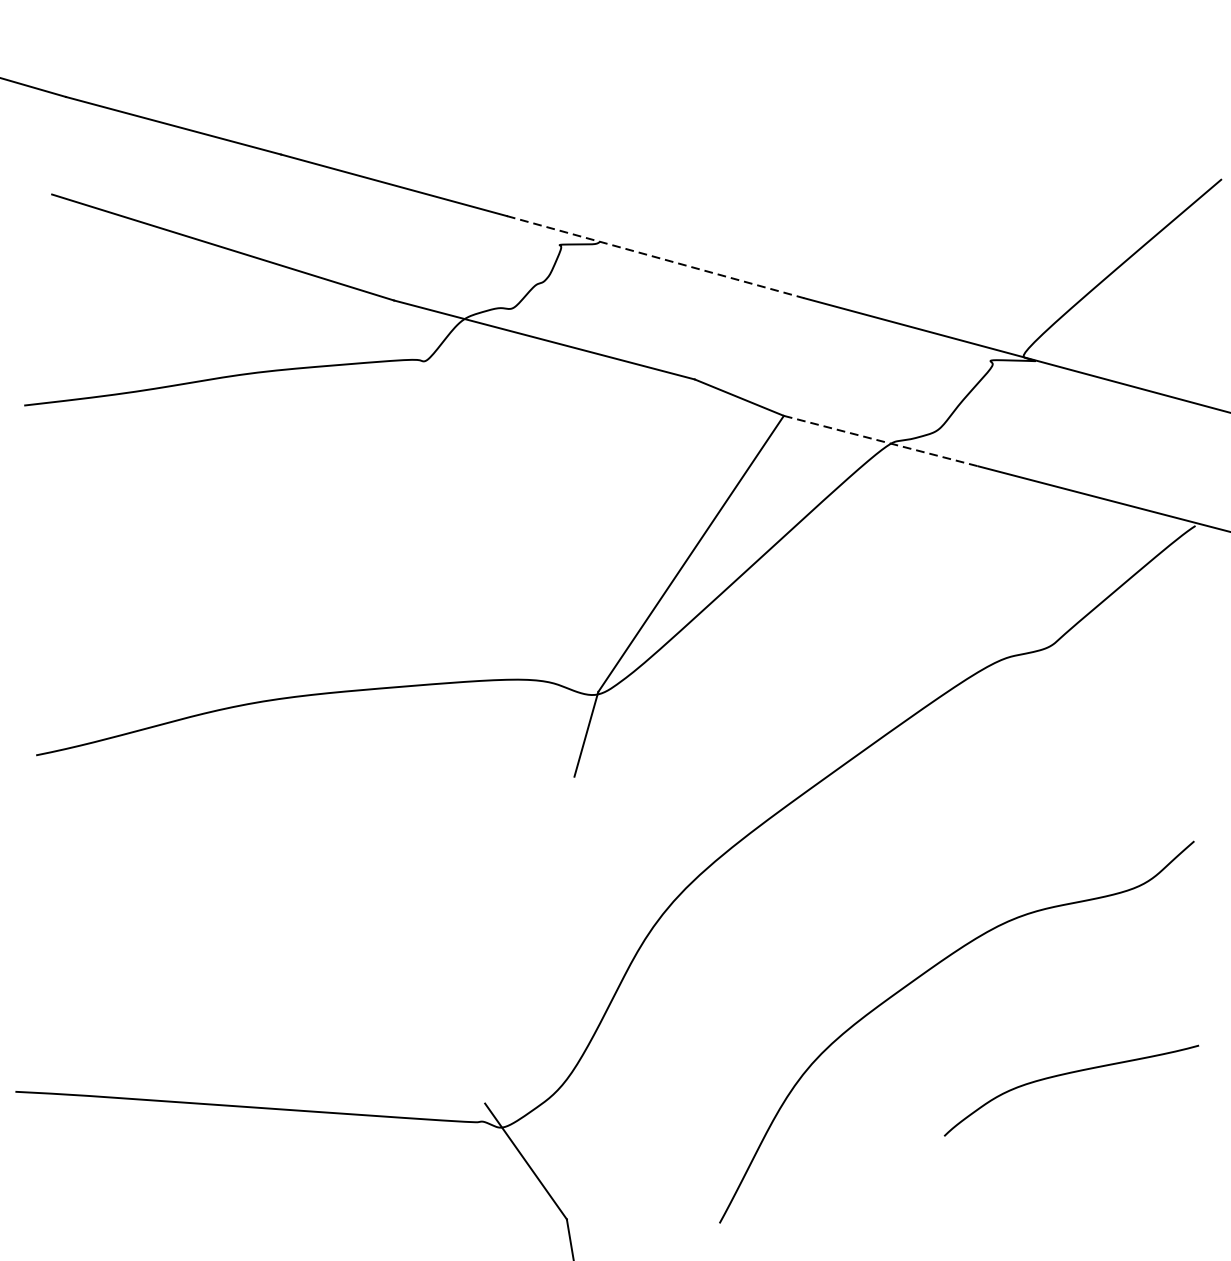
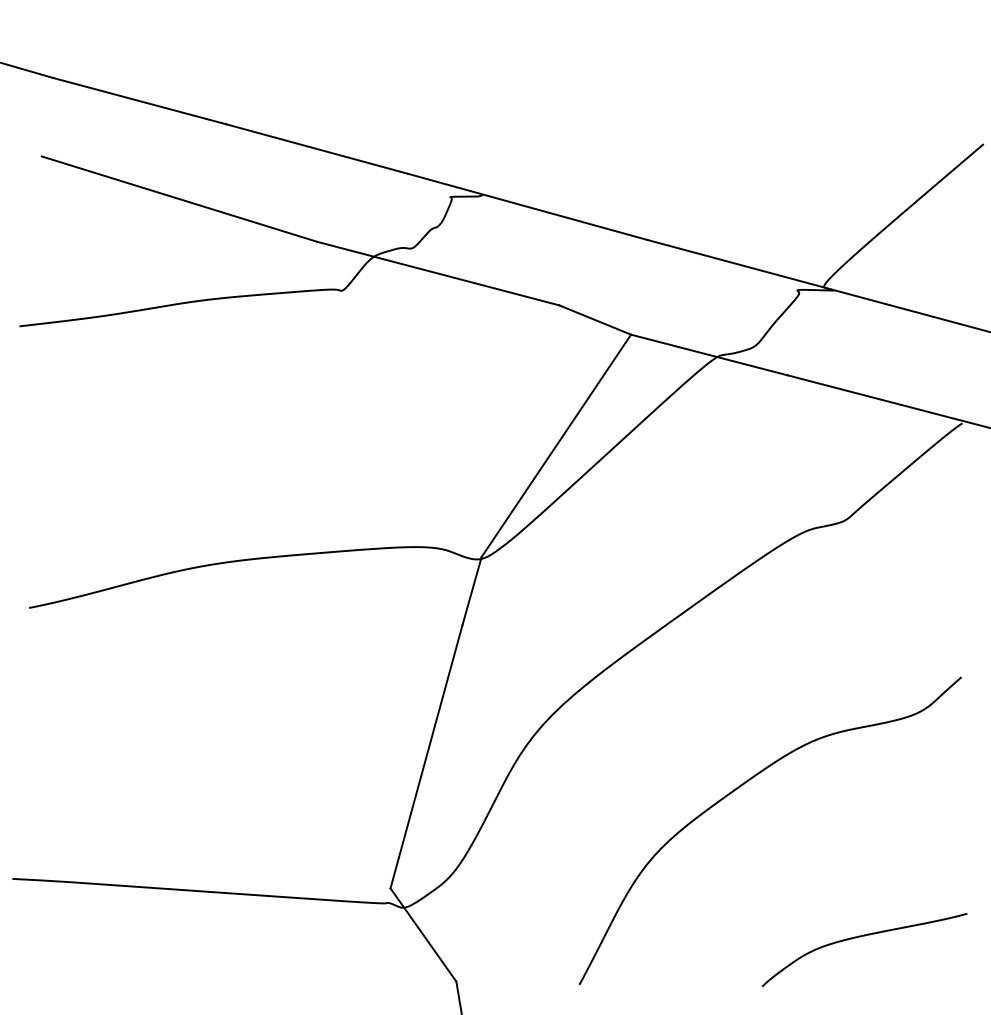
line: (656, 257) -> (528, 207), dashed -> solid
line: (881, 441) -> (709, 355), dashed -> solid
line: (529, 939) -> (426, 756), added
curve: (1066, 1075) -> (860, 937), moved

